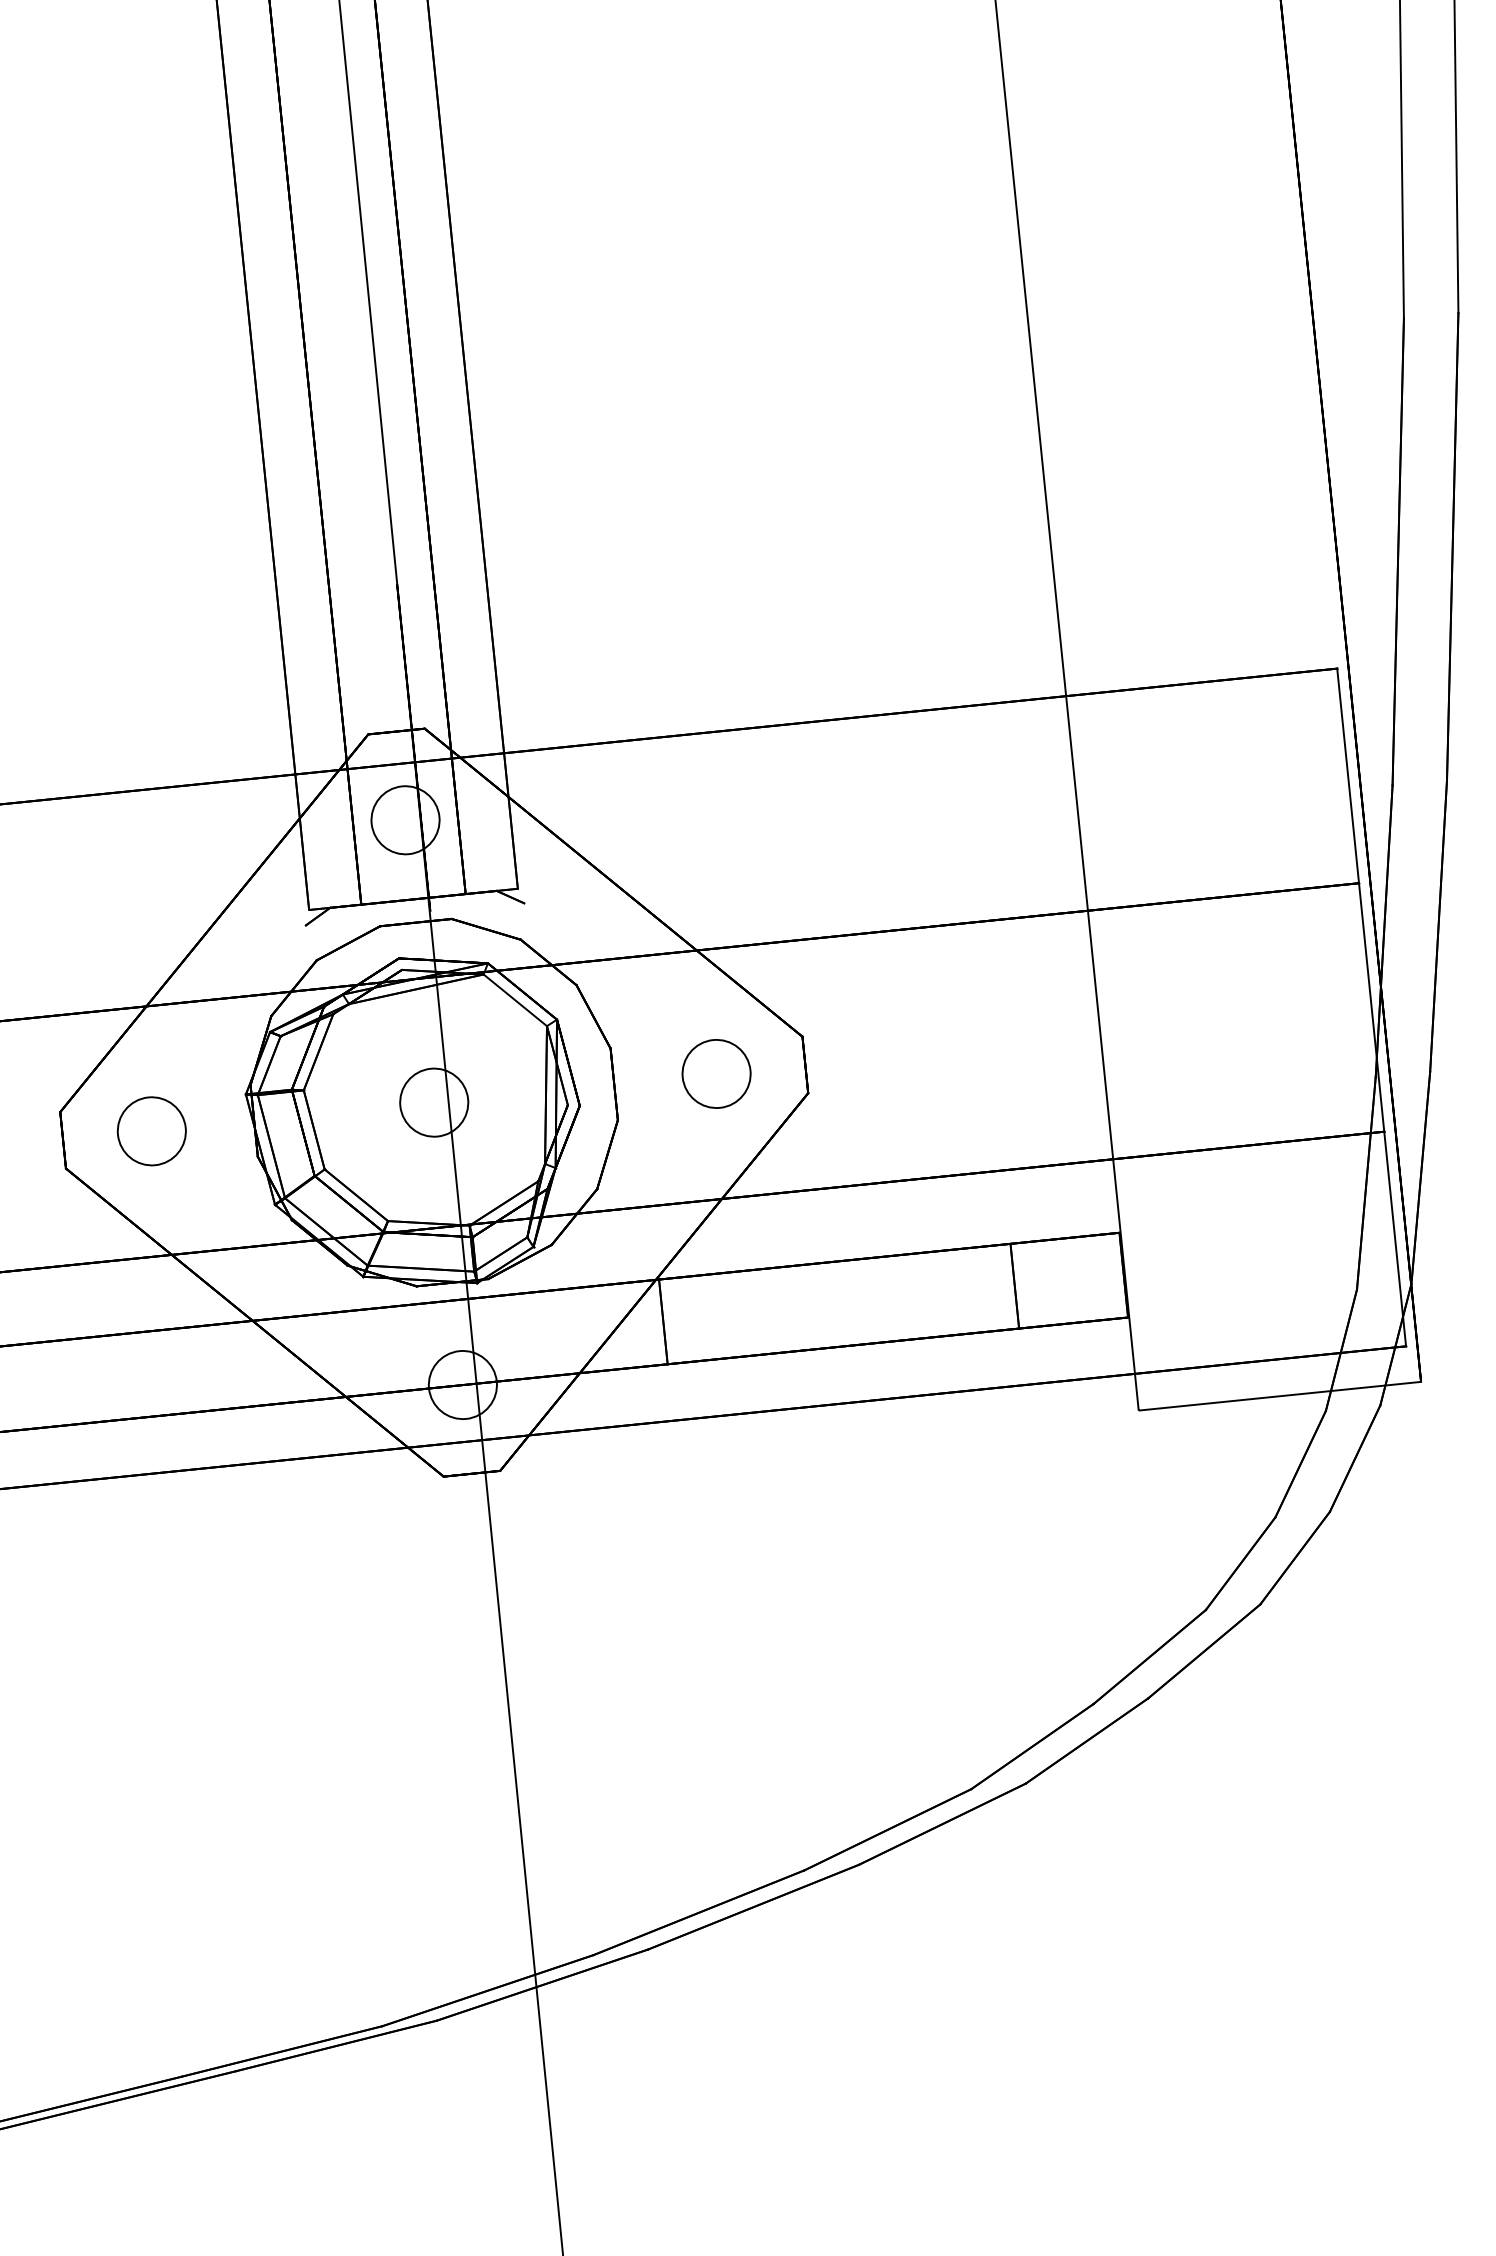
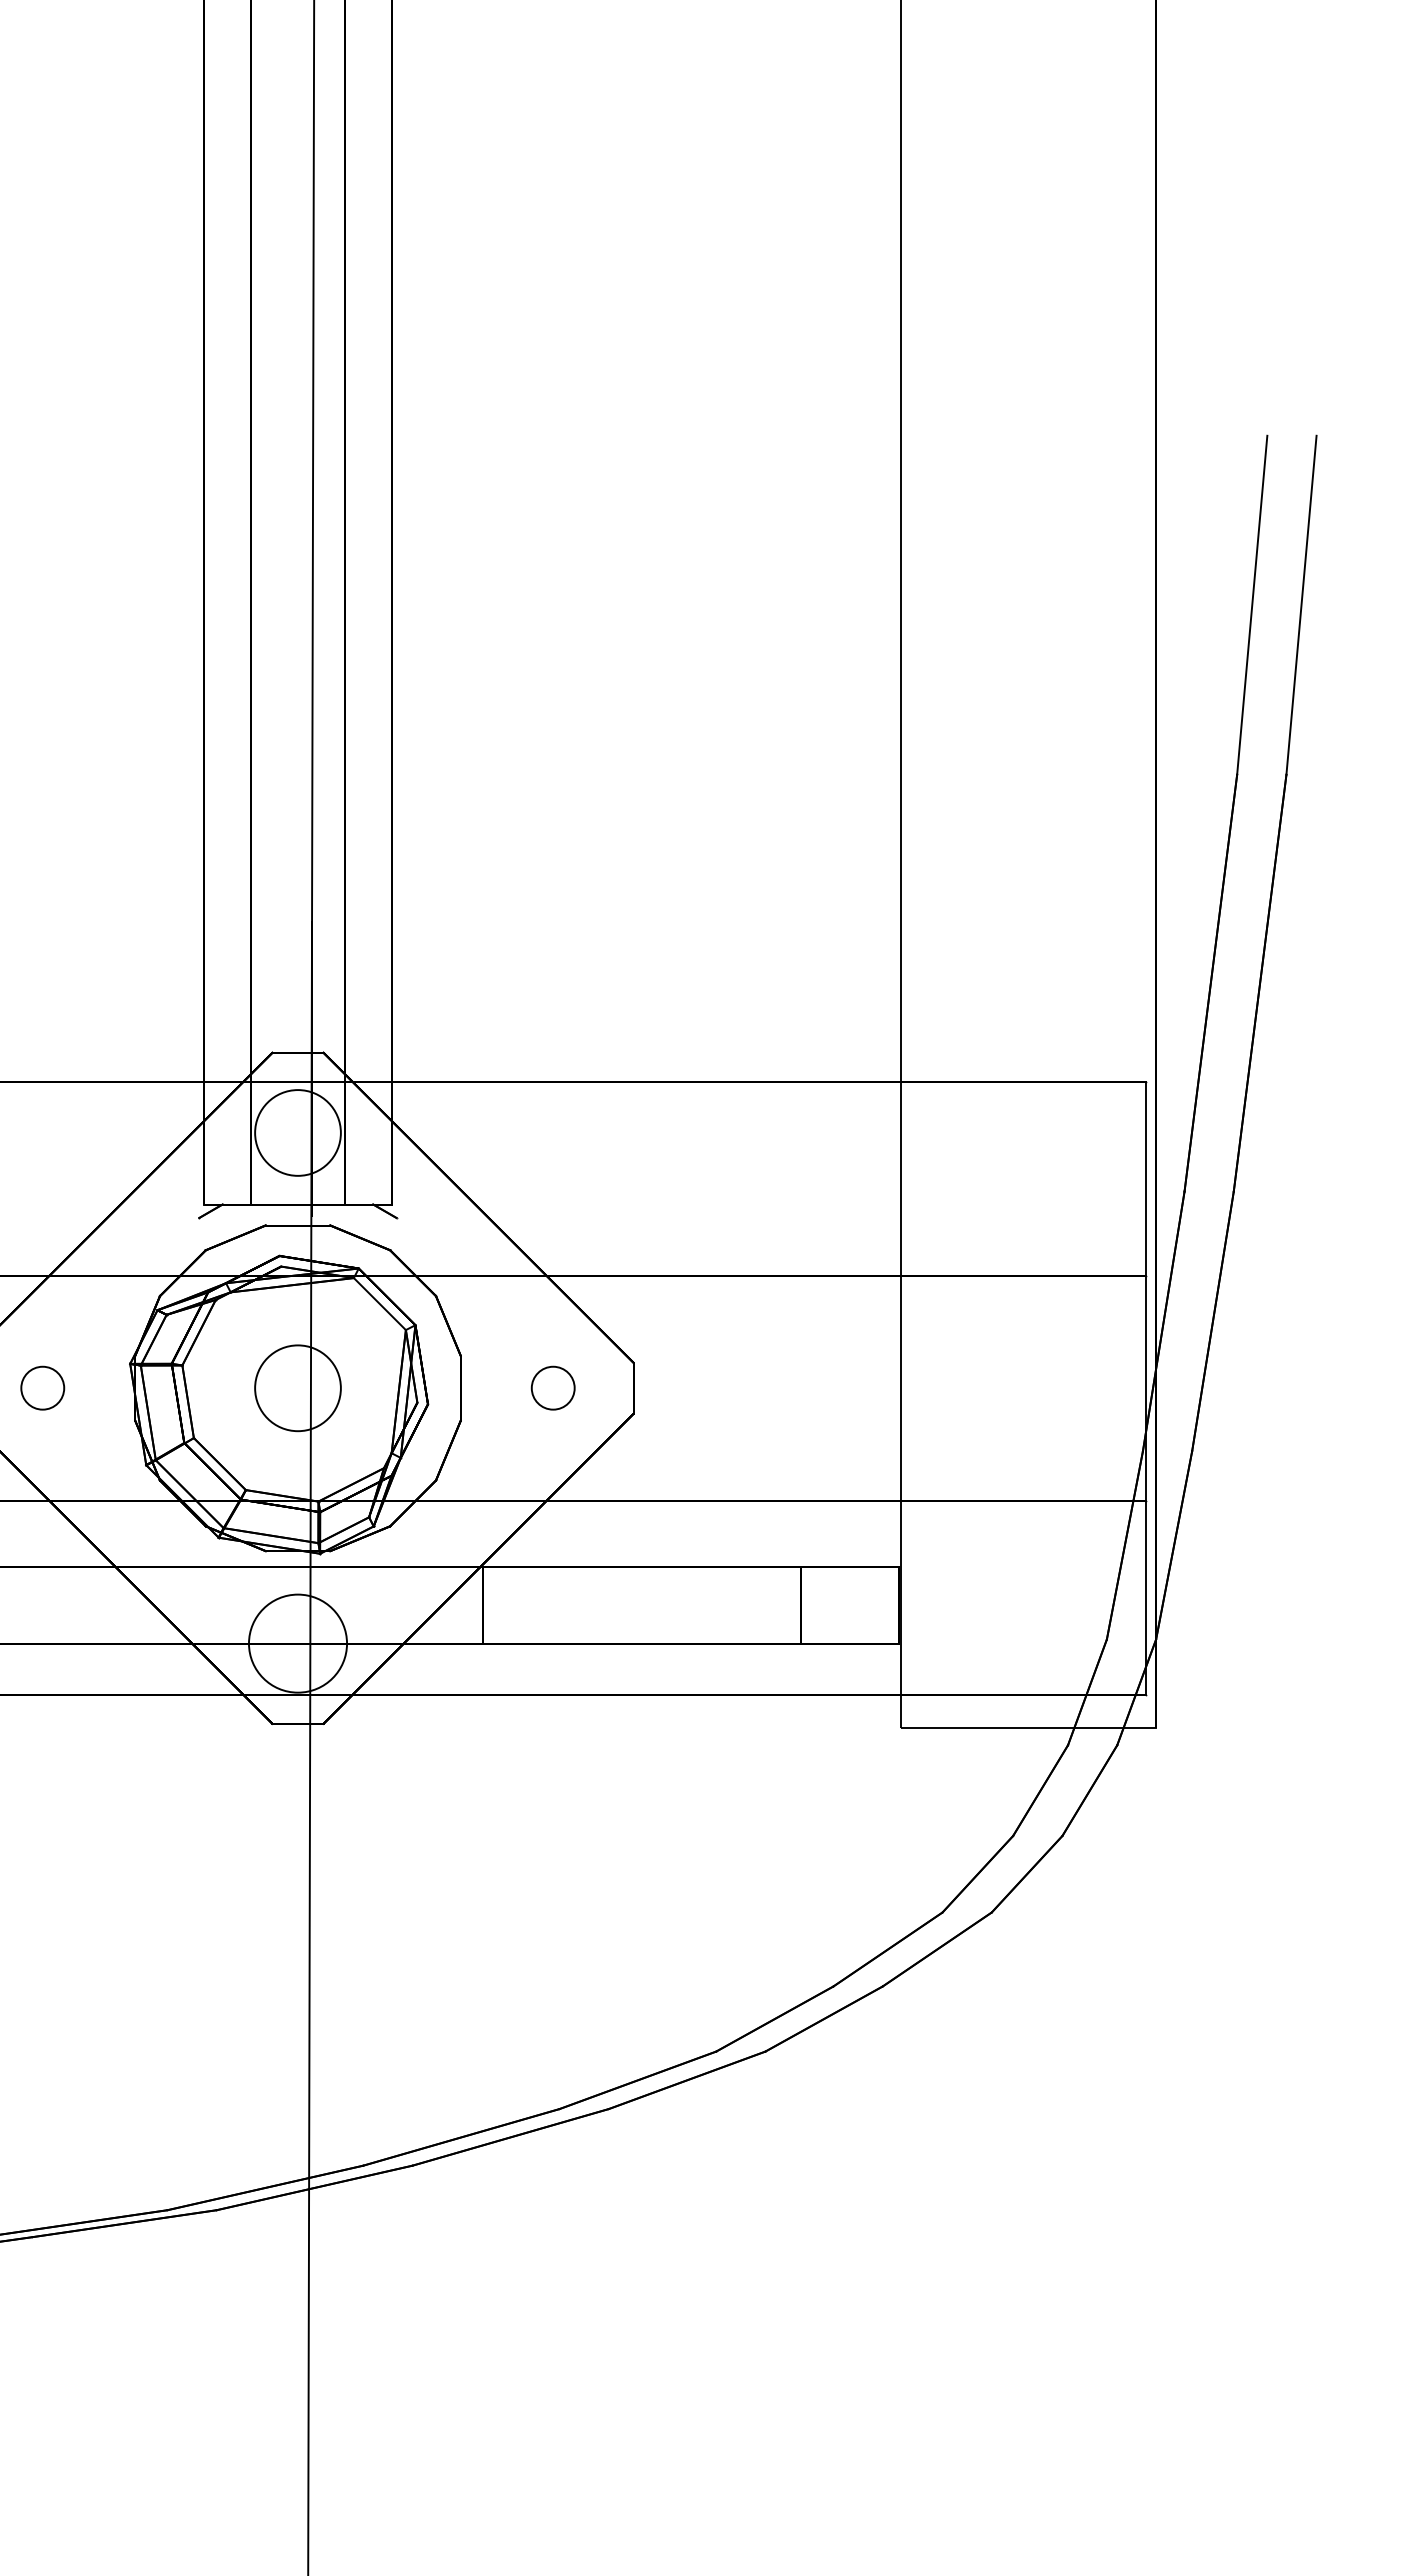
circle: (404, 819) -> (297, 1132), size x1.4
circle: (715, 1073) -> (552, 1387), size x0.7
circle: (433, 1101) -> (297, 1387), size x1.4
circle: (151, 1130) -> (42, 1387), size x0.7
circle: (462, 1384) -> (297, 1643), size x1.6

